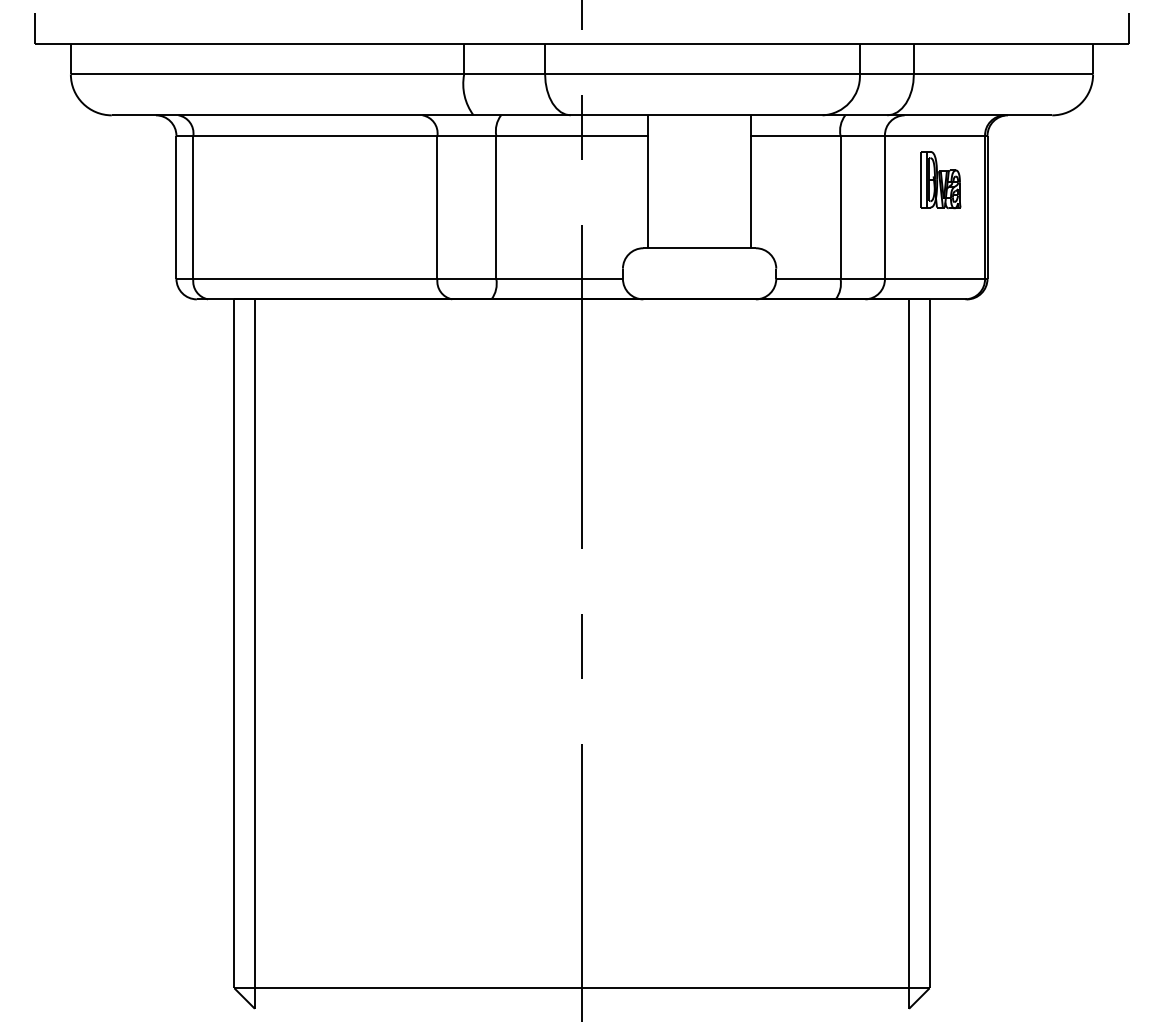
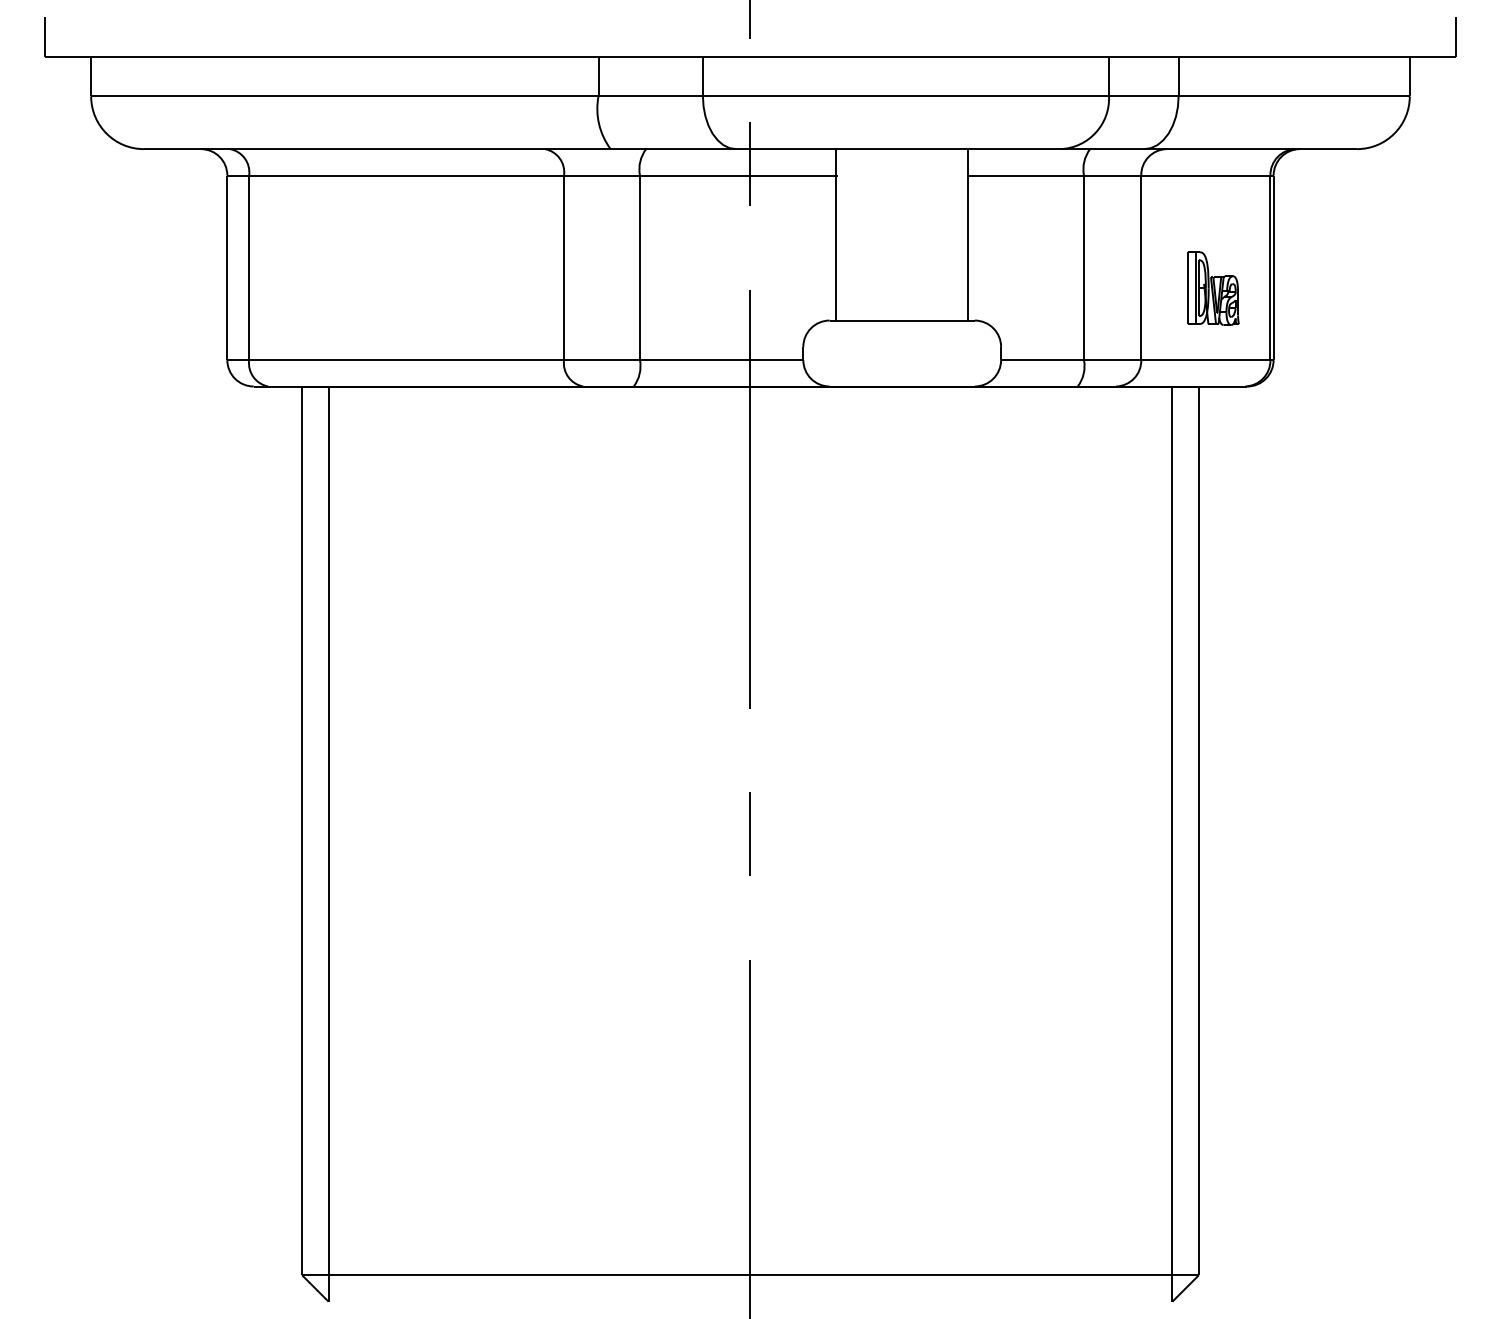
part: (940, 179) -> (1213, 288), moved

